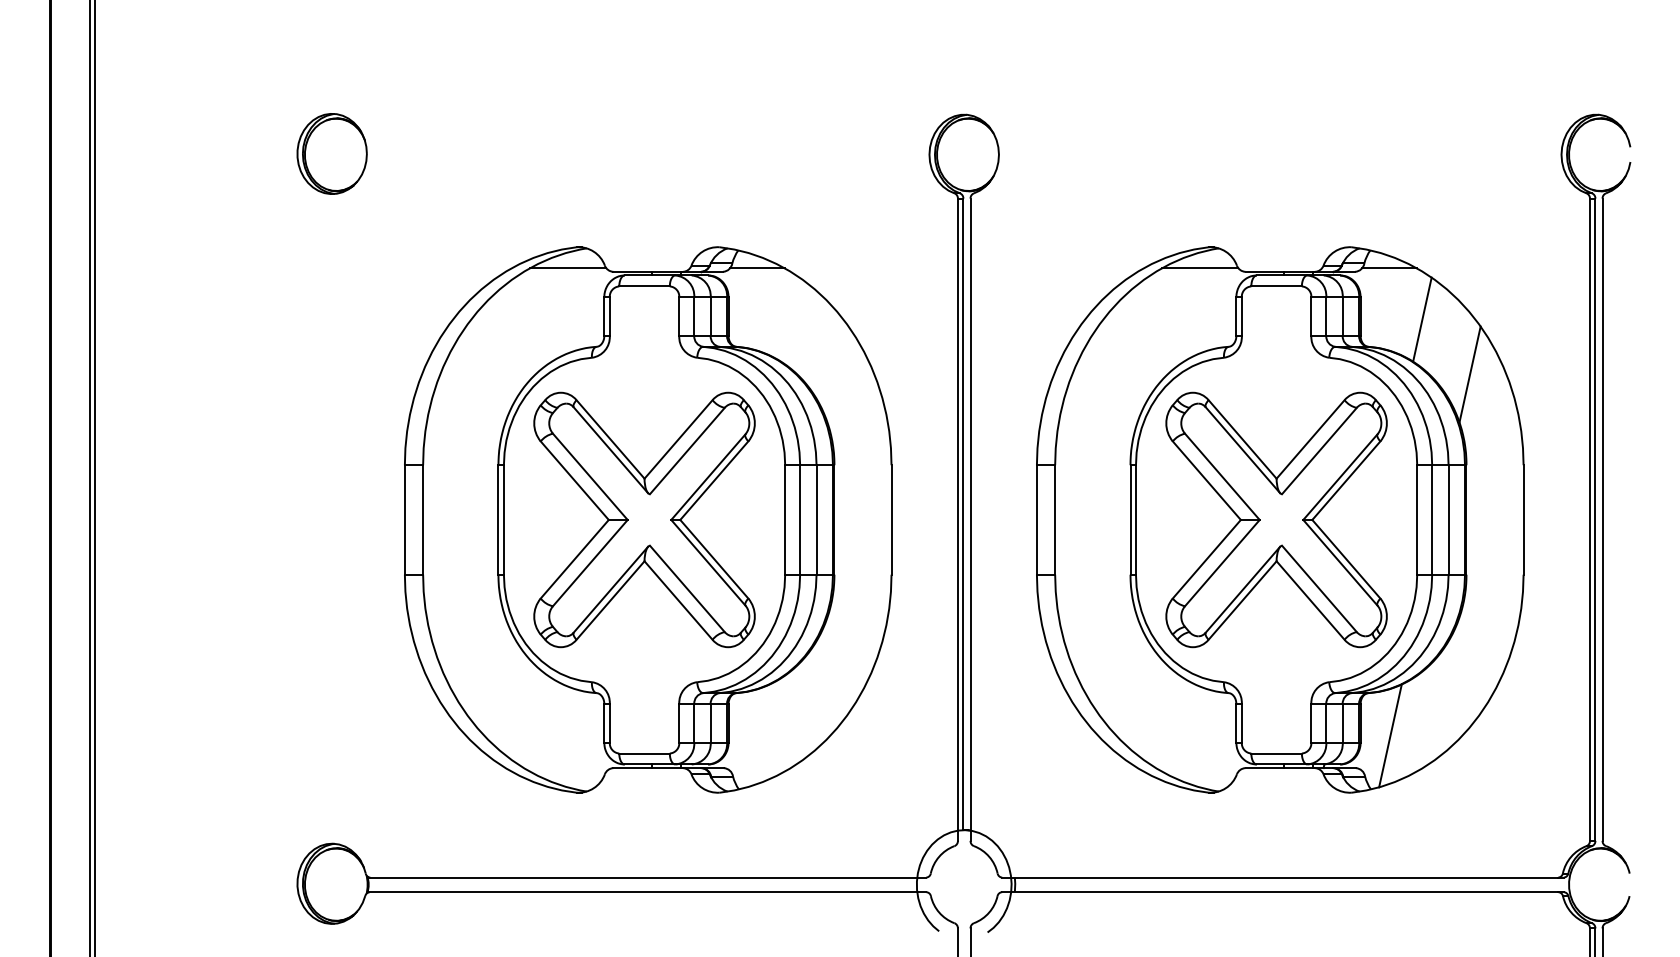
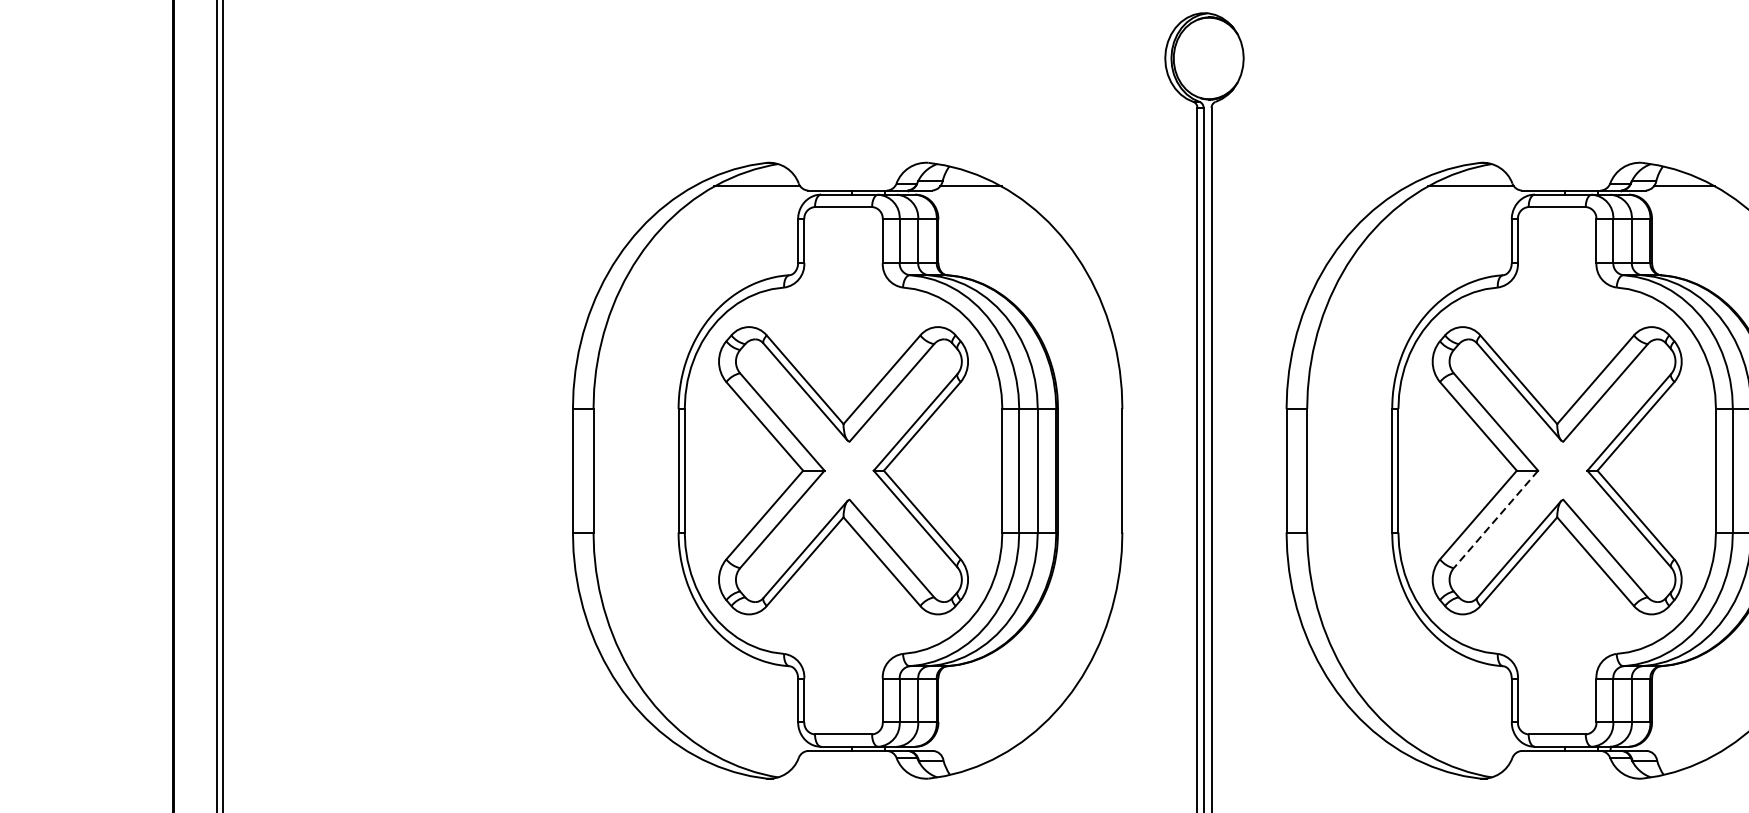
part: (331, 153) -> (490, 56), removed
line: (1422, 319) -> (1721, 244), removed
line: (1222, 563) -> (1496, 519), solid -> dashed
line: (1390, 735) -> (1685, 714), removed

